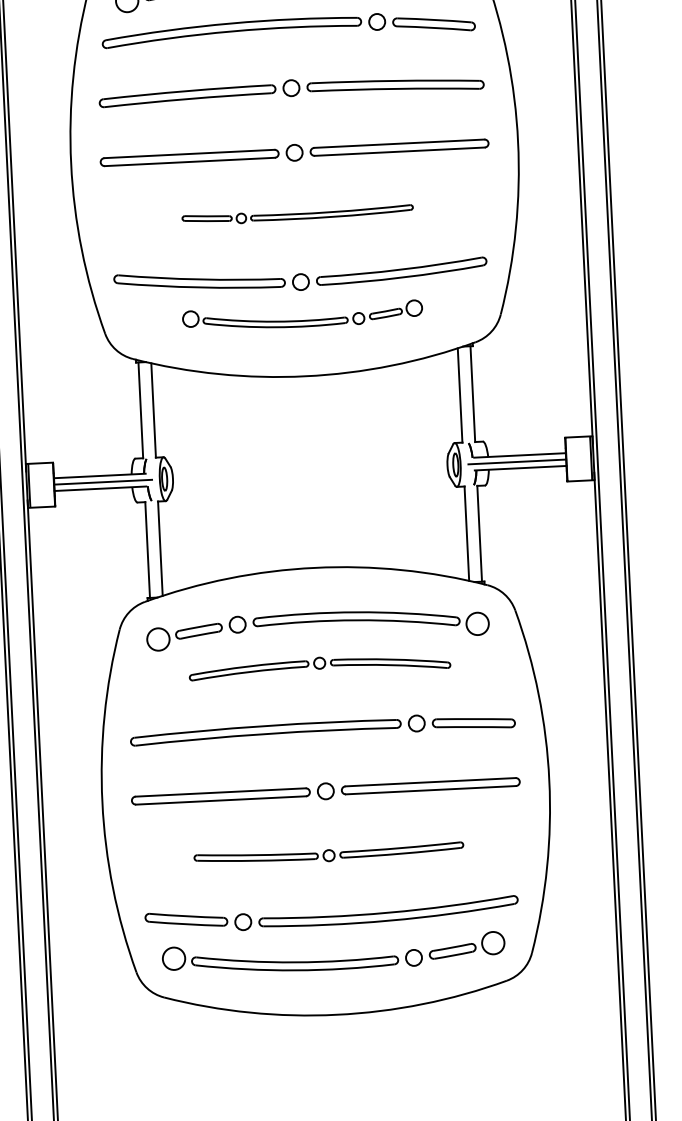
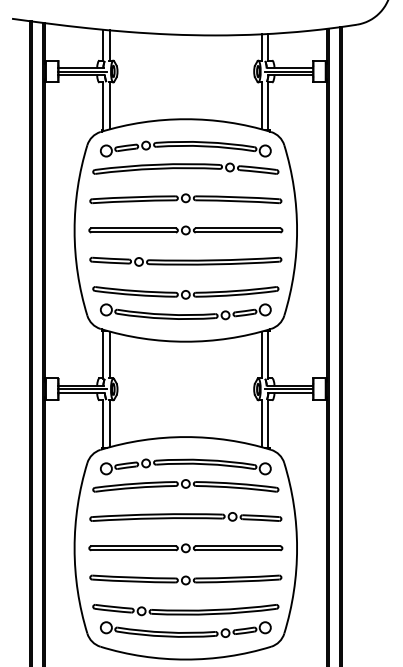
part: (296, 215) -> (185, 261), size x1.67
part: (301, 315) -> (185, 311), size x1.43
part: (318, 665) -> (185, 485), size x1.43
part: (328, 854) -> (185, 579), size x1.43

